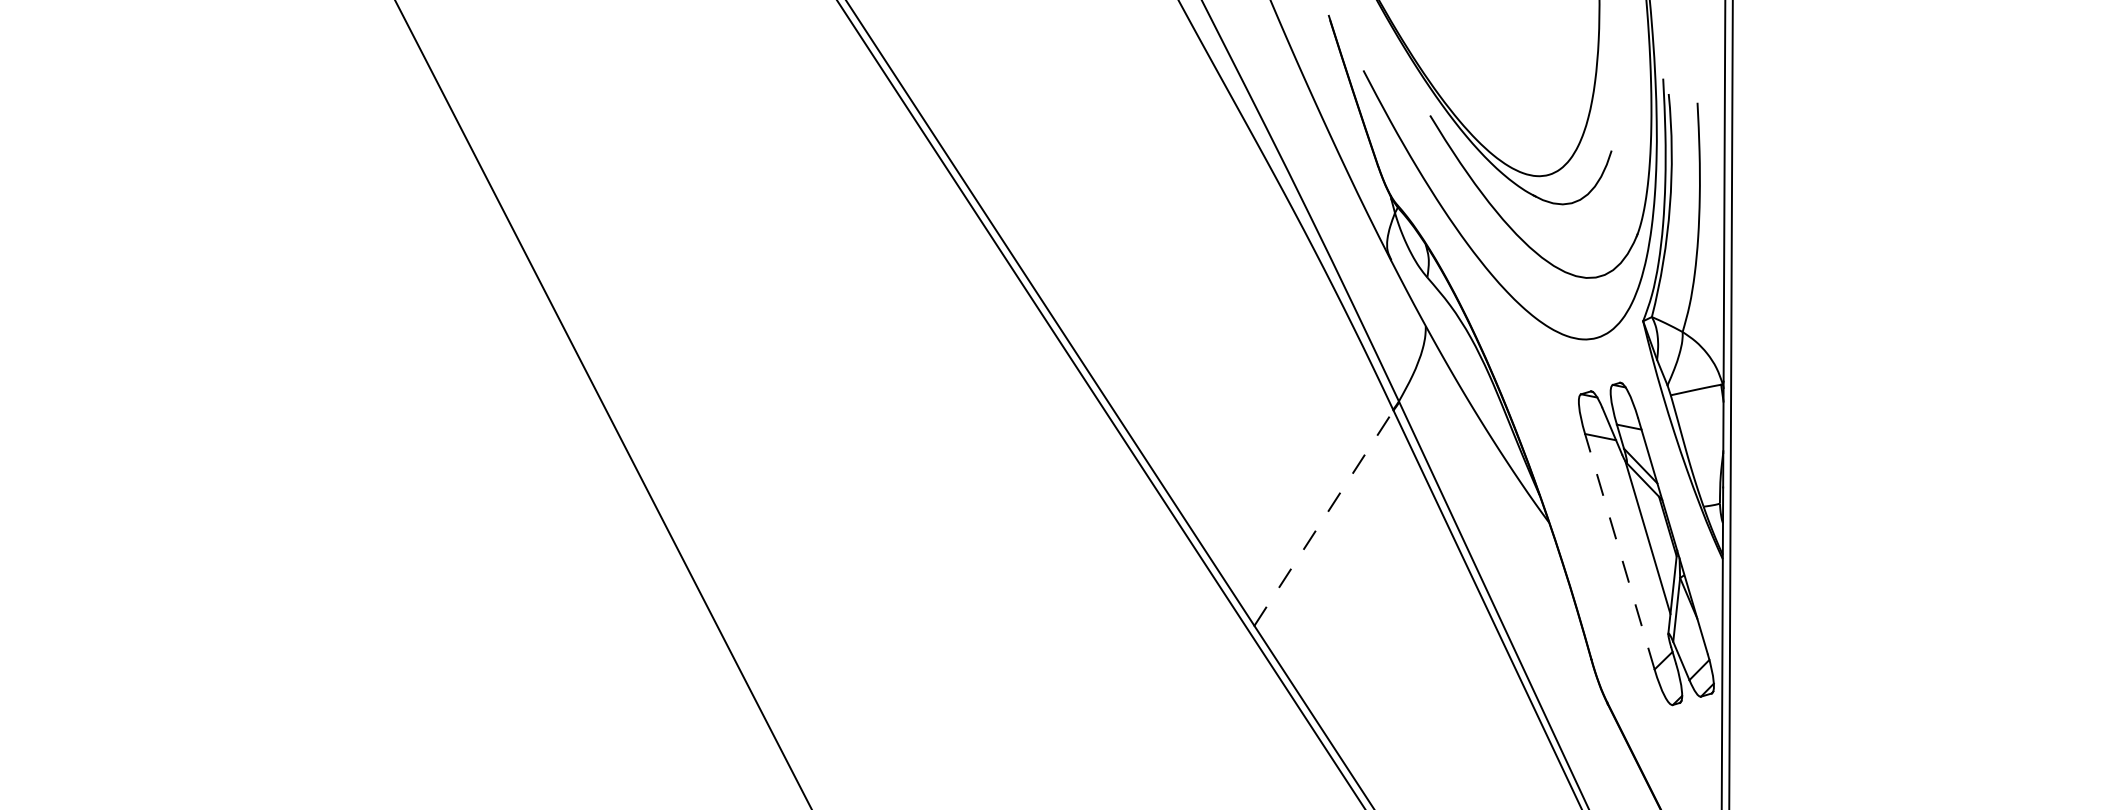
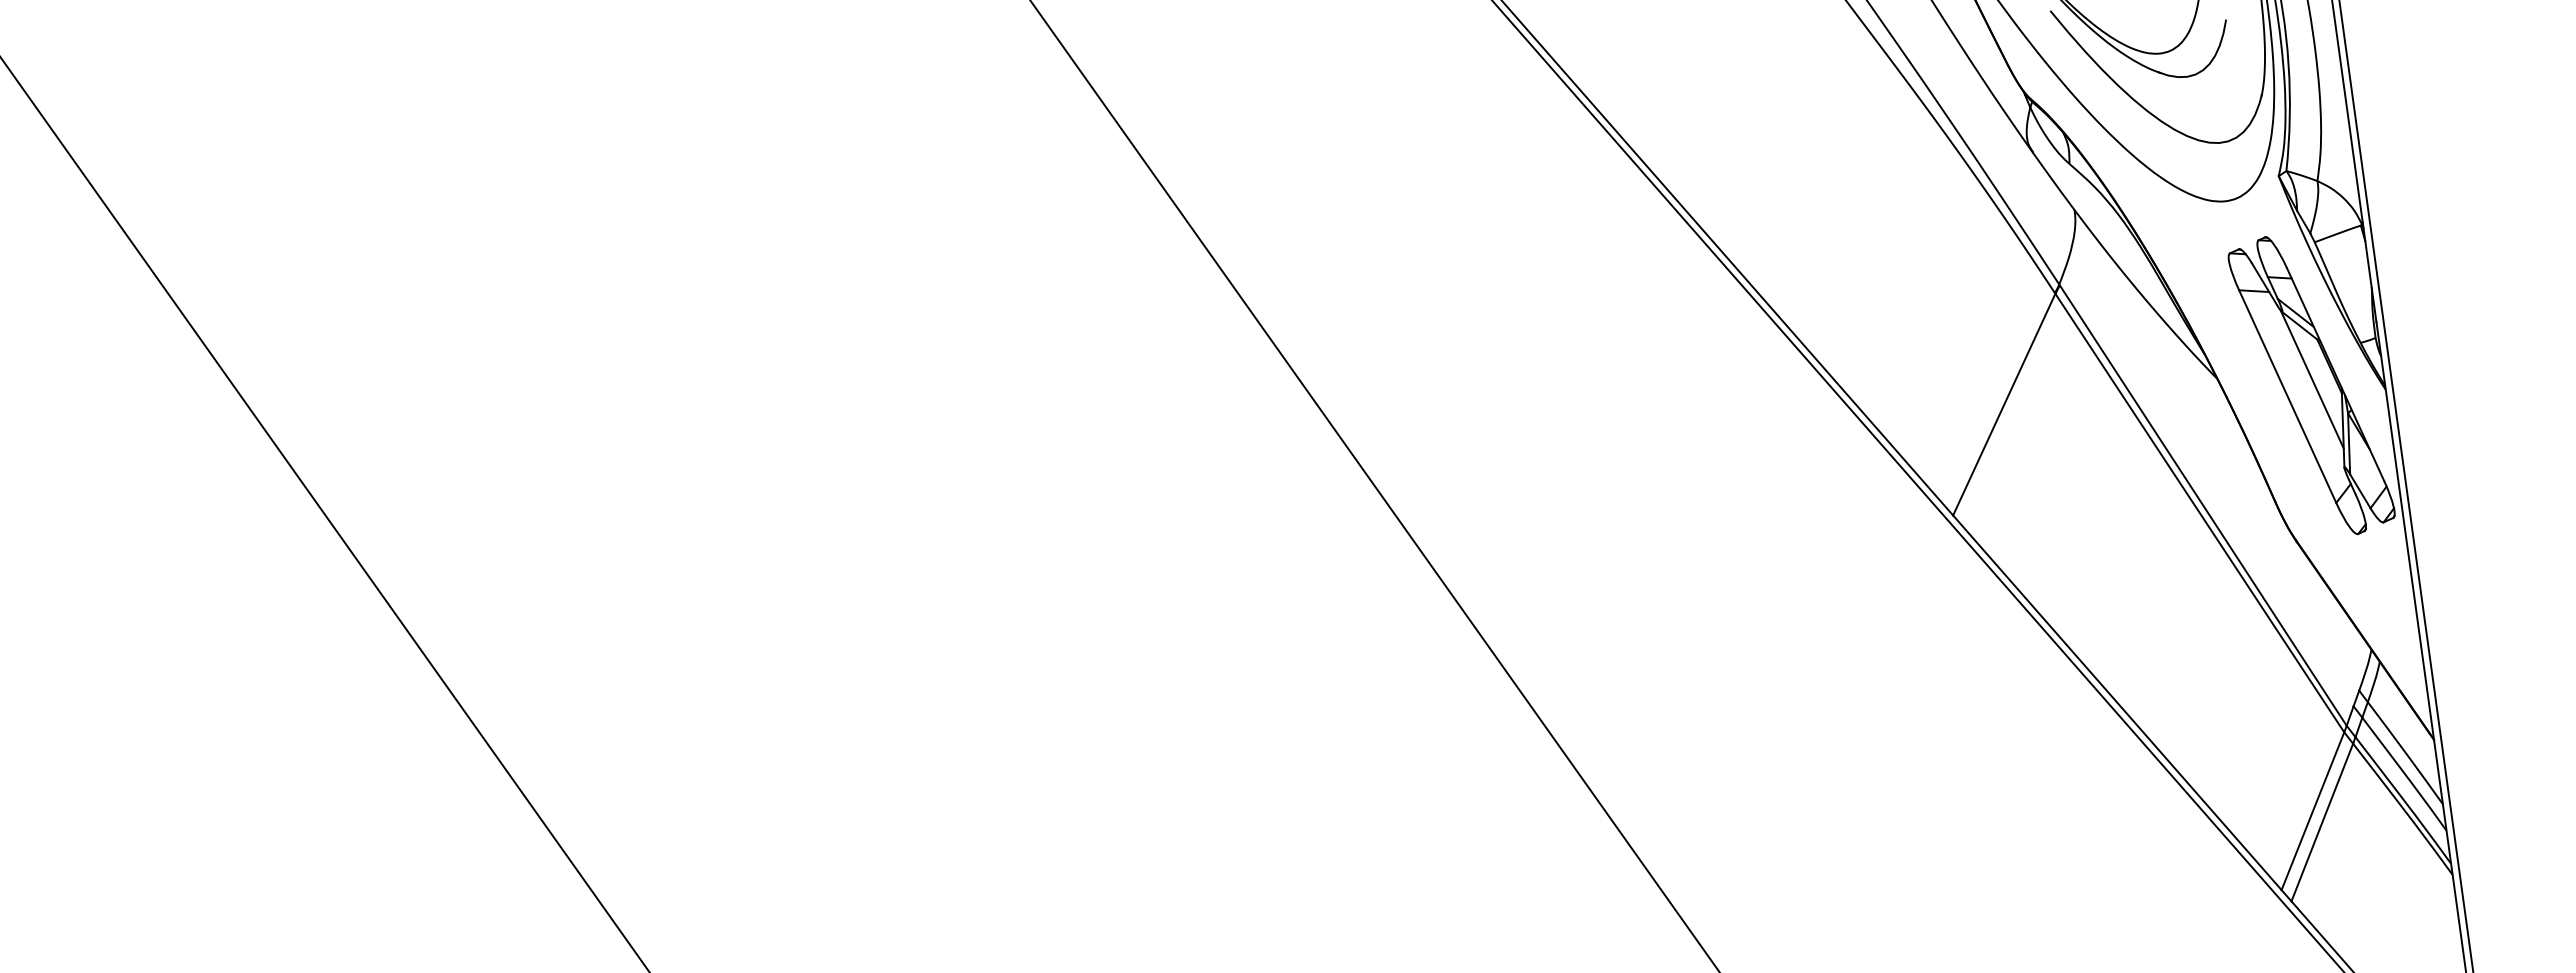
line: (1324, 518) -> (2004, 404), dashed -> solid
line: (1619, 551) -> (2287, 396), dashed -> solid

